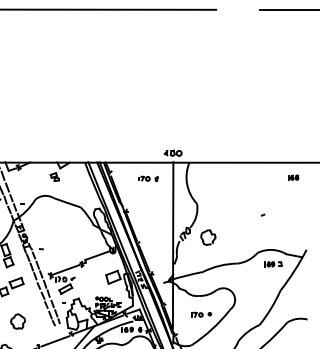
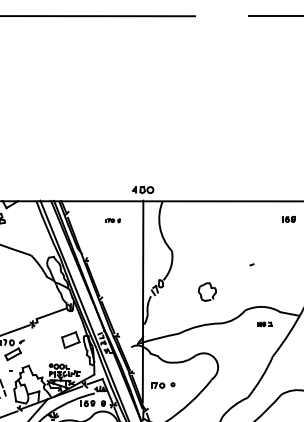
part: (148, 178) -> (113, 220), size x0.6
part: (208, 237) -> (207, 291), moved
part: (273, 264) -> (264, 324), size x0.7
part: (201, 314) -> (162, 385), moved

